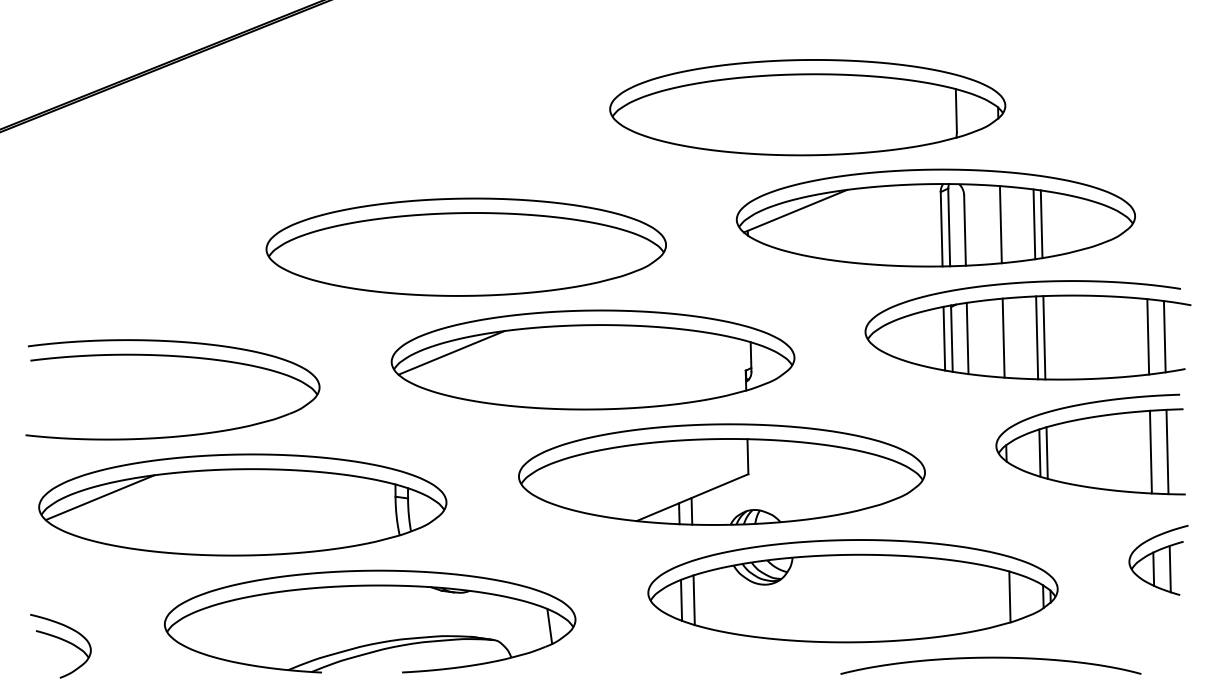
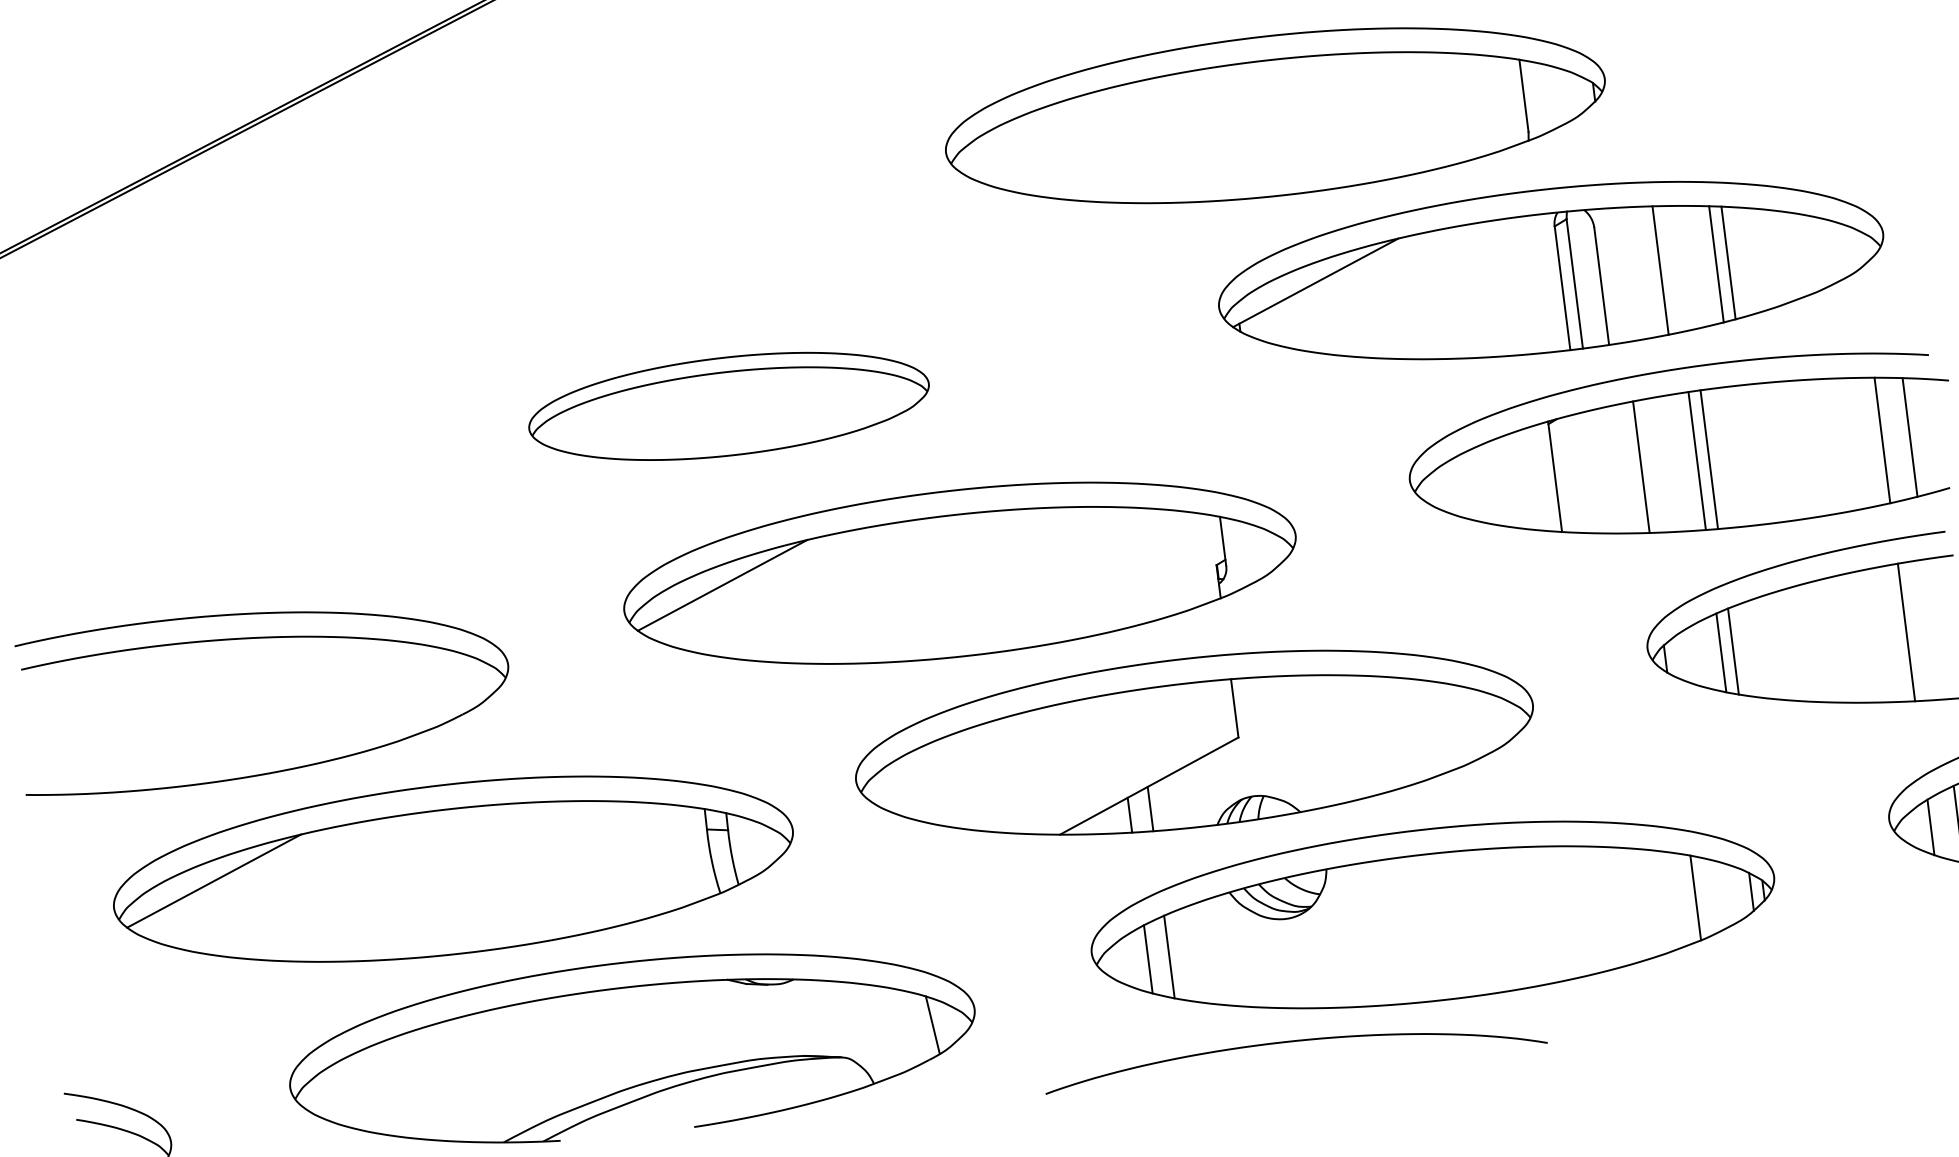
part: (935, 217) -> (1550, 269), moved
part: (465, 246) -> (727, 405), size x0.6
line: (944, 338) -> (1542, 477), removed
line: (967, 338) -> (1581, 473), removed
line: (1167, 451) -> (1934, 628), removed
part: (242, 504) -> (452, 868), moved
curve: (990, 658) -> (1293, 1042), moved

